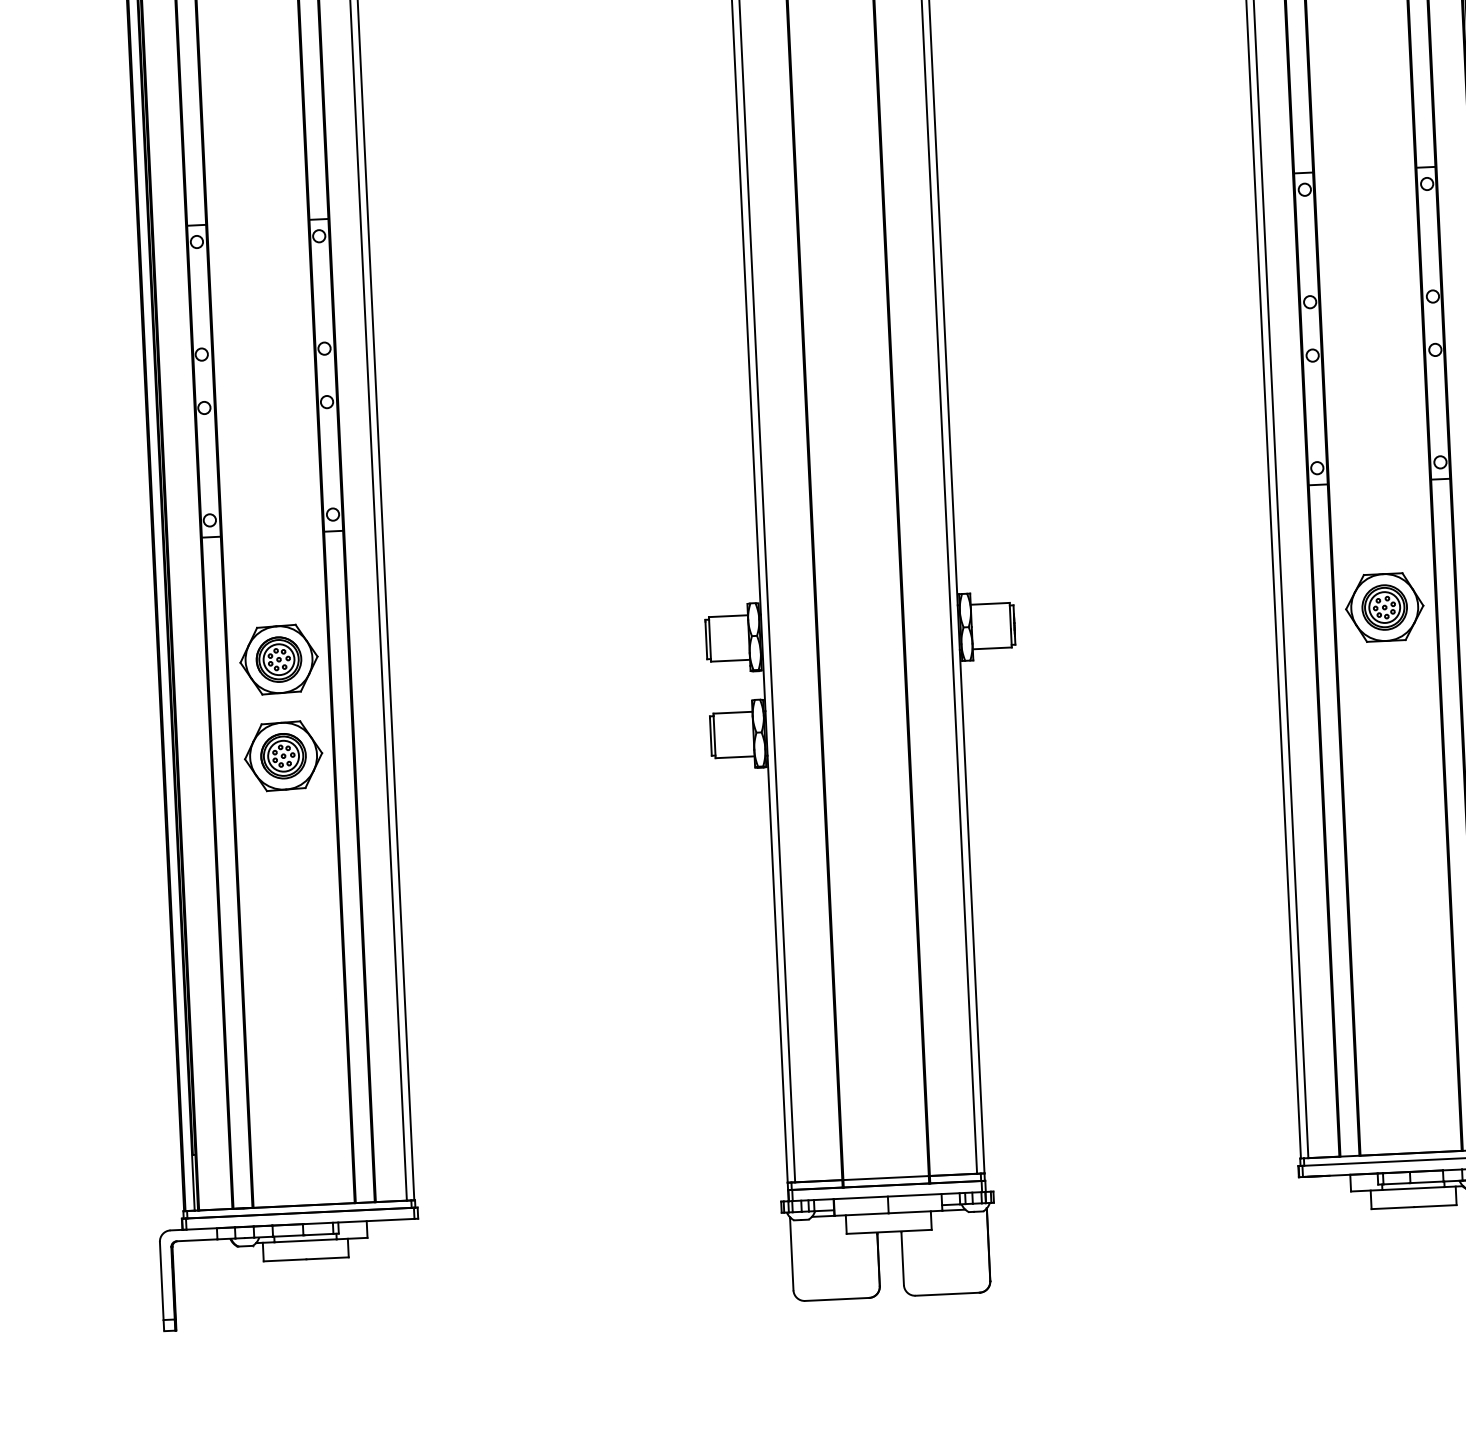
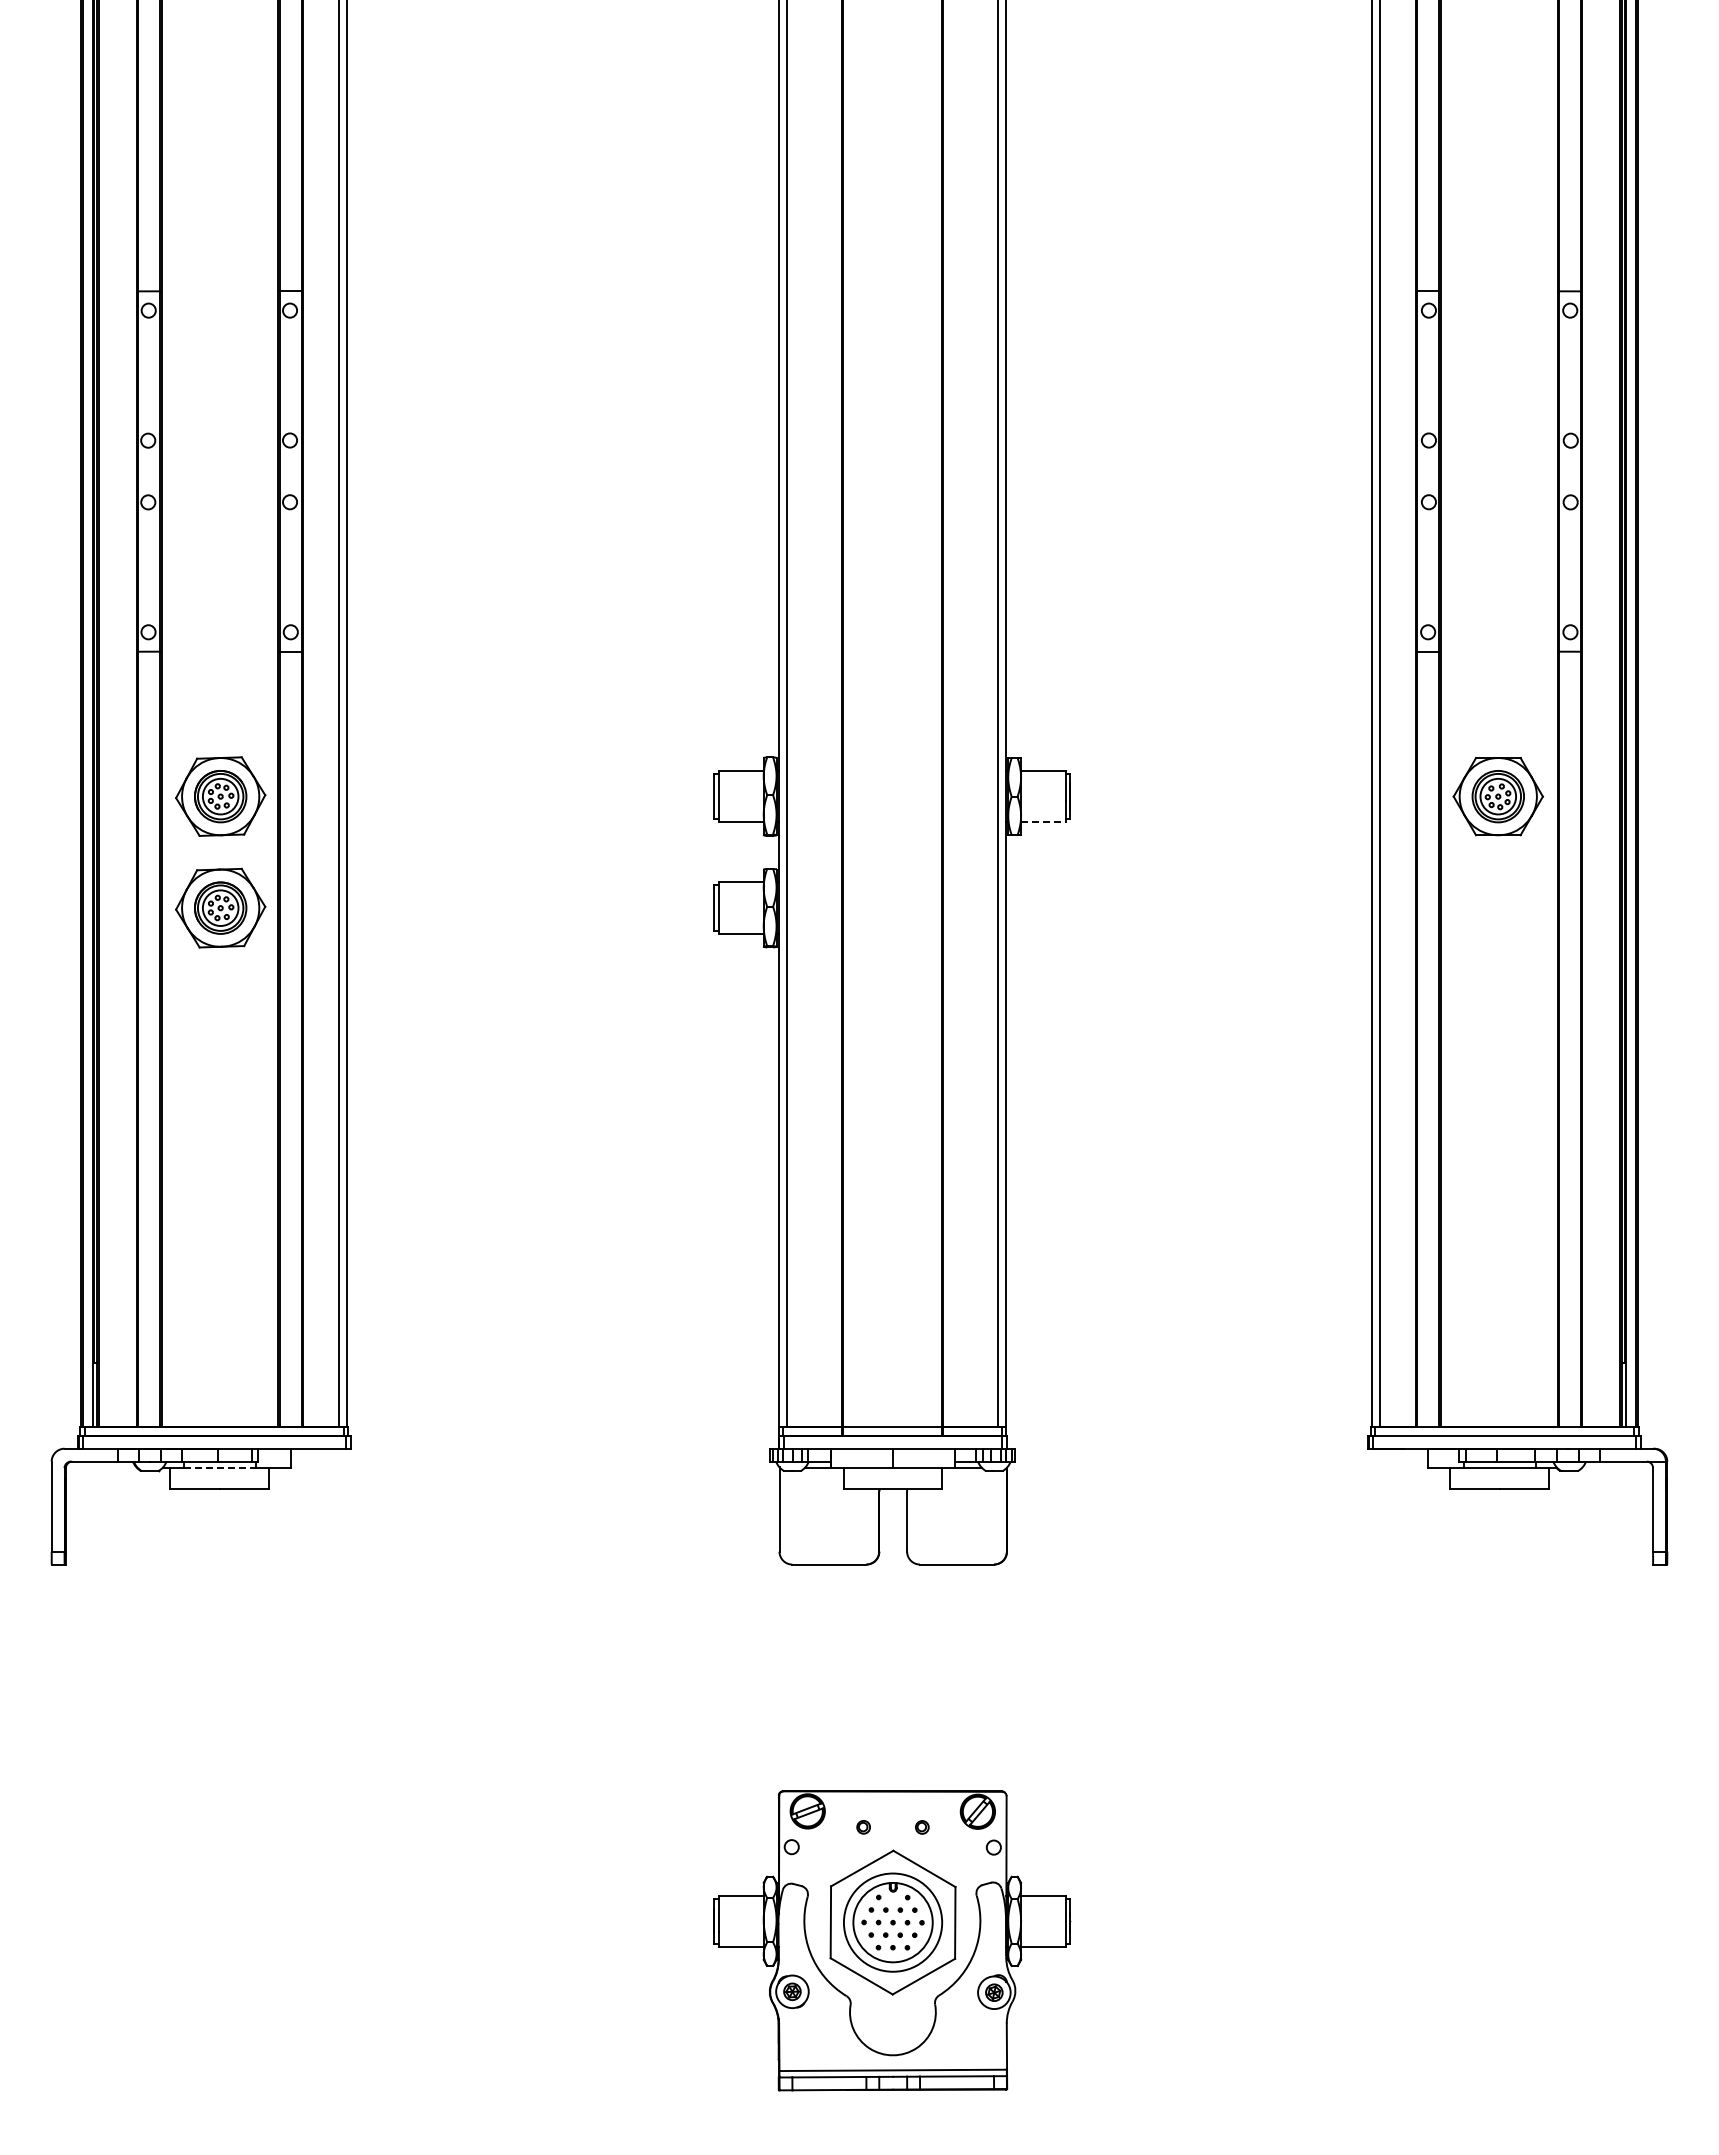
line: (992, 648) -> (1043, 822), solid -> dashed
line: (305, 1241) -> (219, 1468), solid -> dashed

